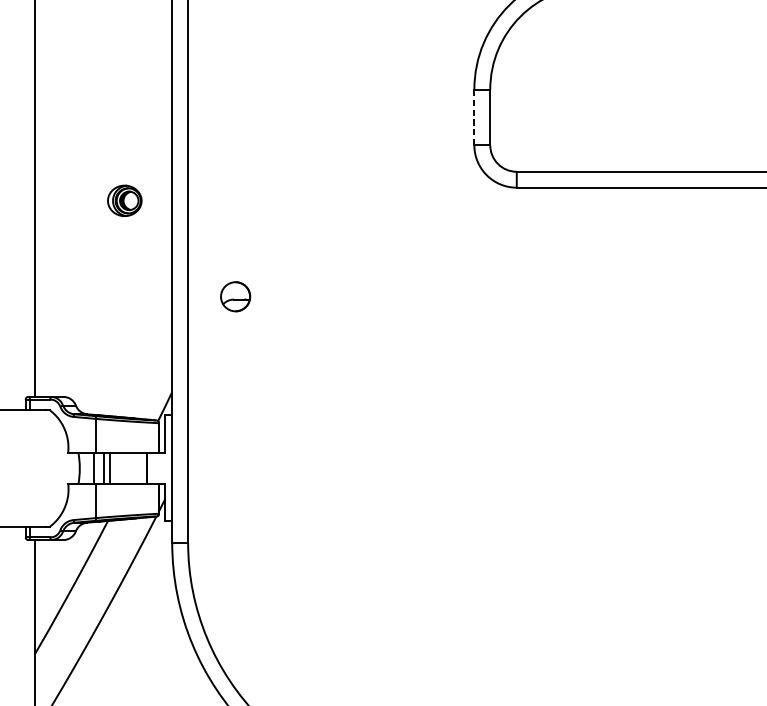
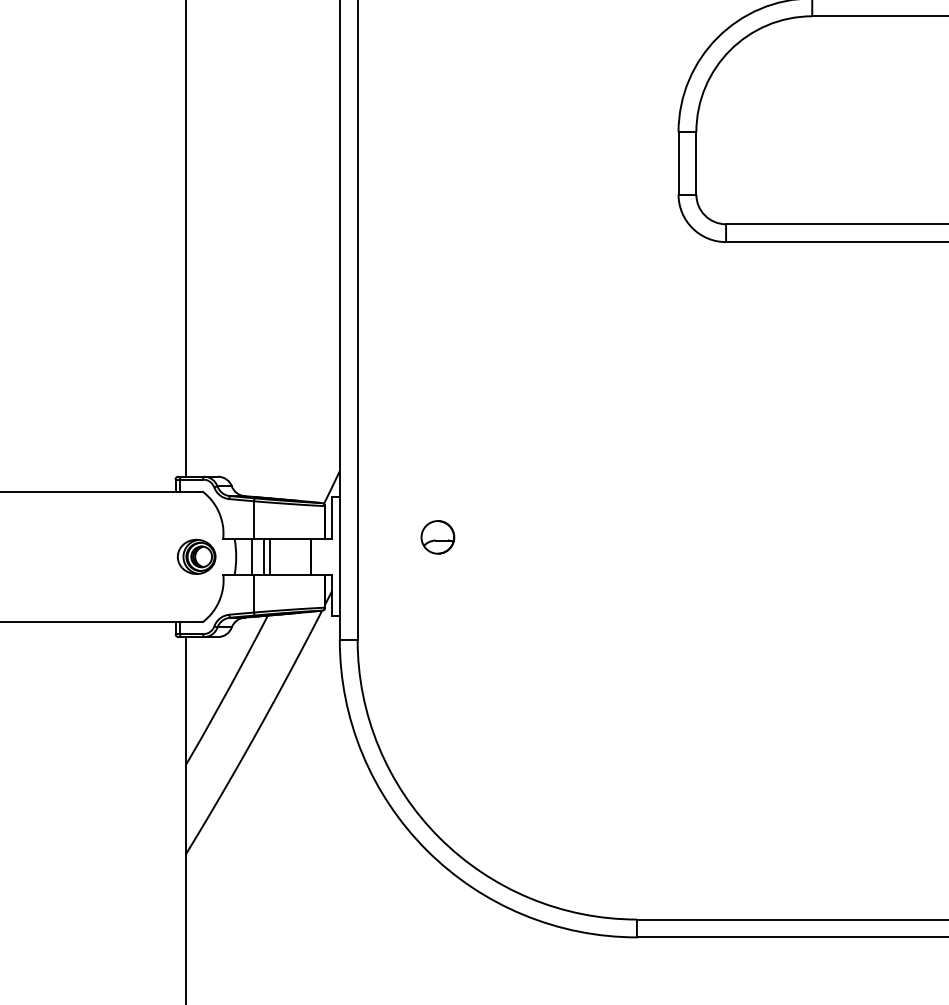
line: (474, 116) -> (678, 162), dashed -> solid
part: (124, 200) -> (196, 556), moved
part: (235, 296) -> (437, 537), moved

